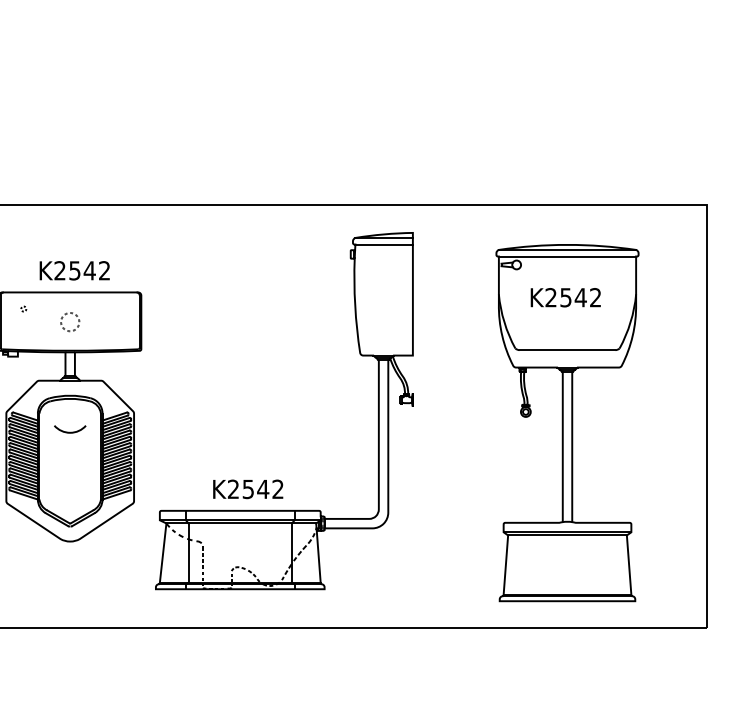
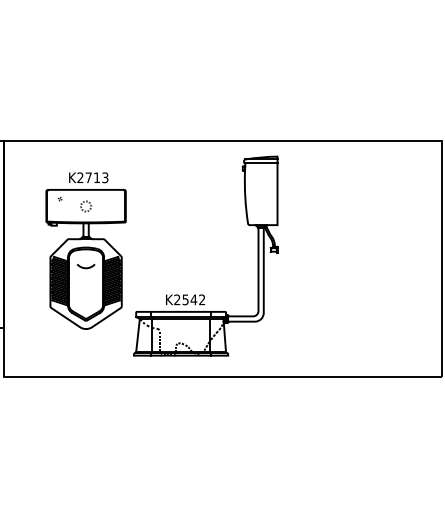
text: (88, 270) -> (96, 177), K2542 -> K2713
part: (566, 422) -> (363, 262), removed

